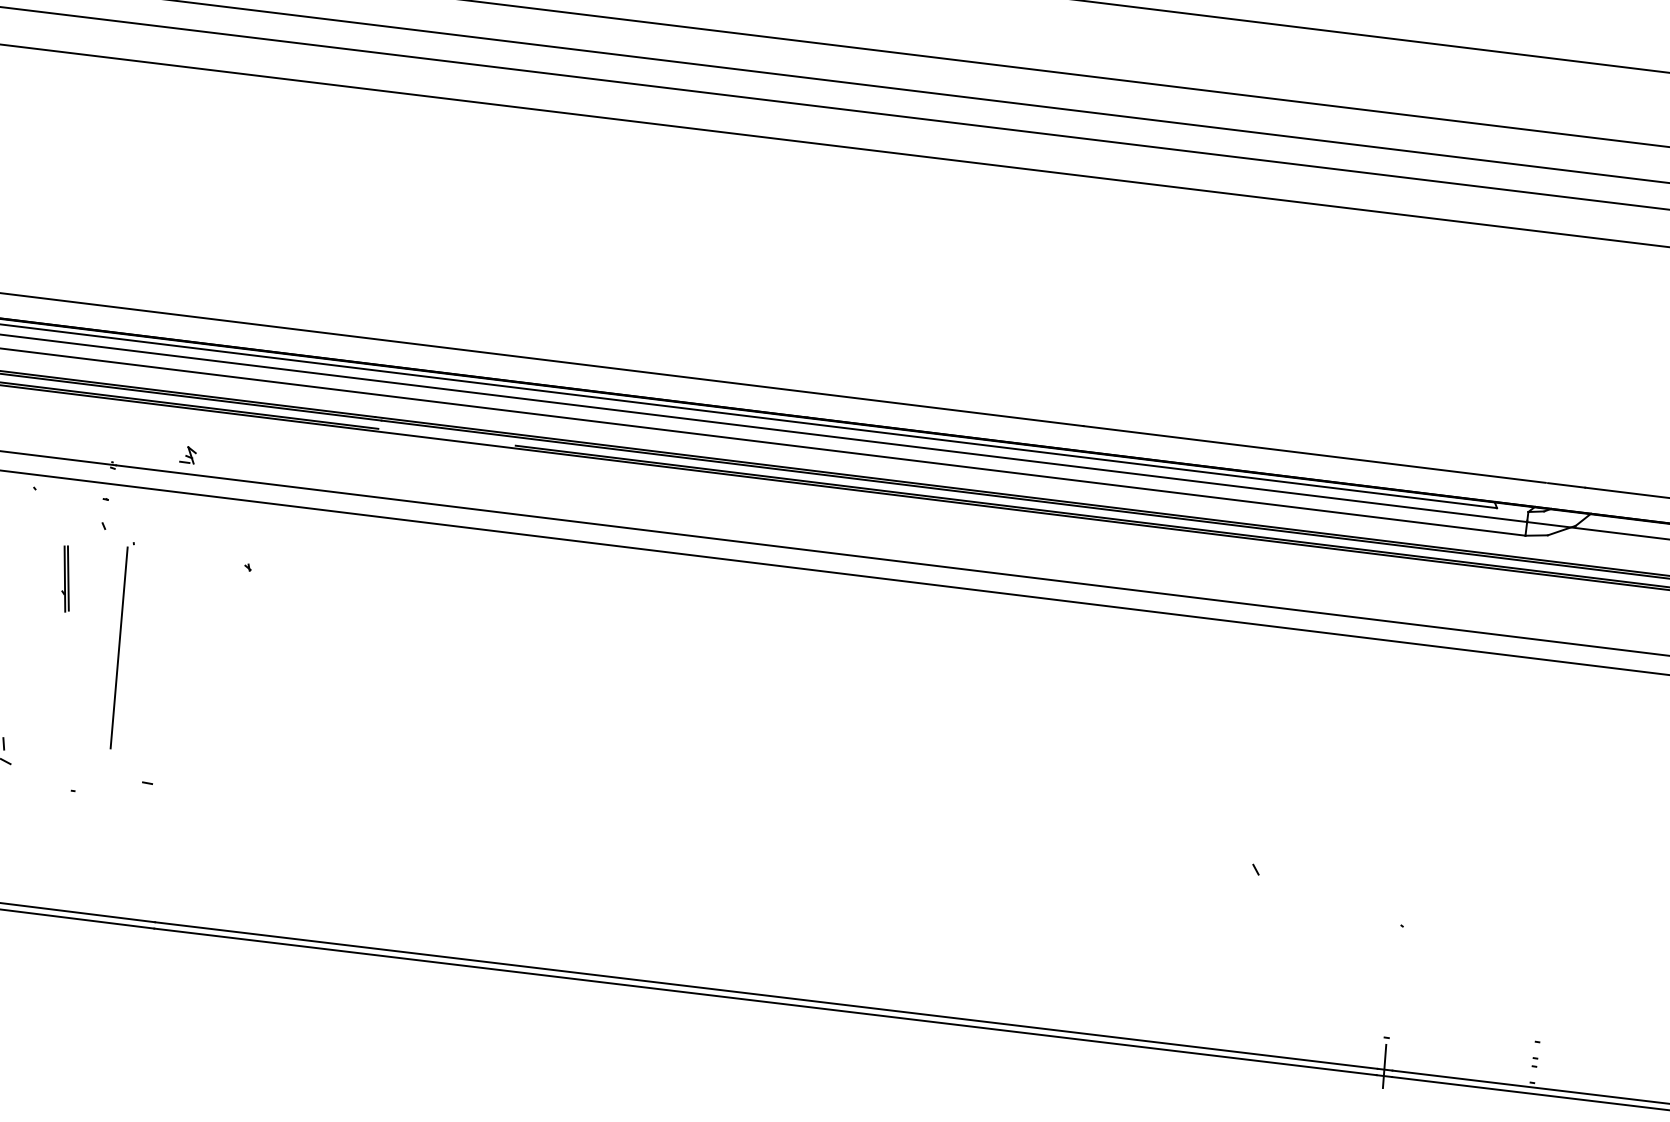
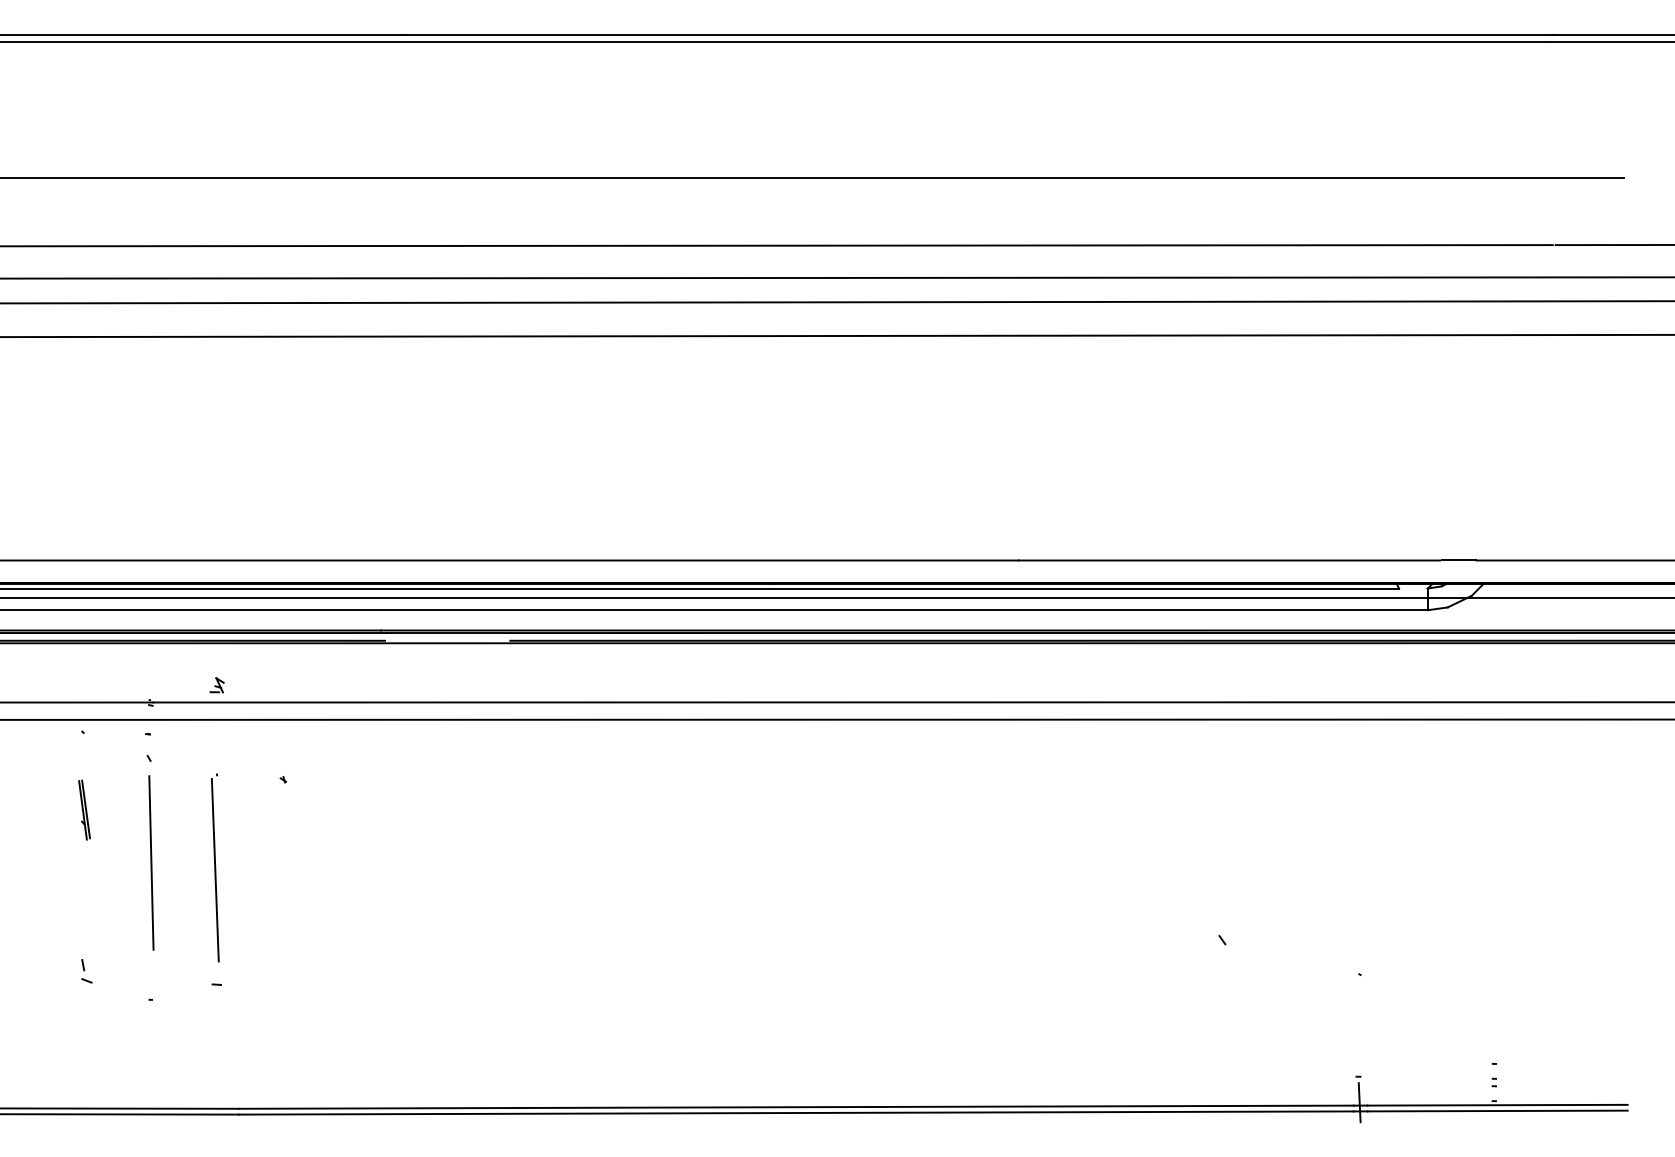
part: (66, 578) -> (84, 809), moved
line: (92, 640) -> (151, 862), added
part: (119, 644) -> (215, 867), moved

